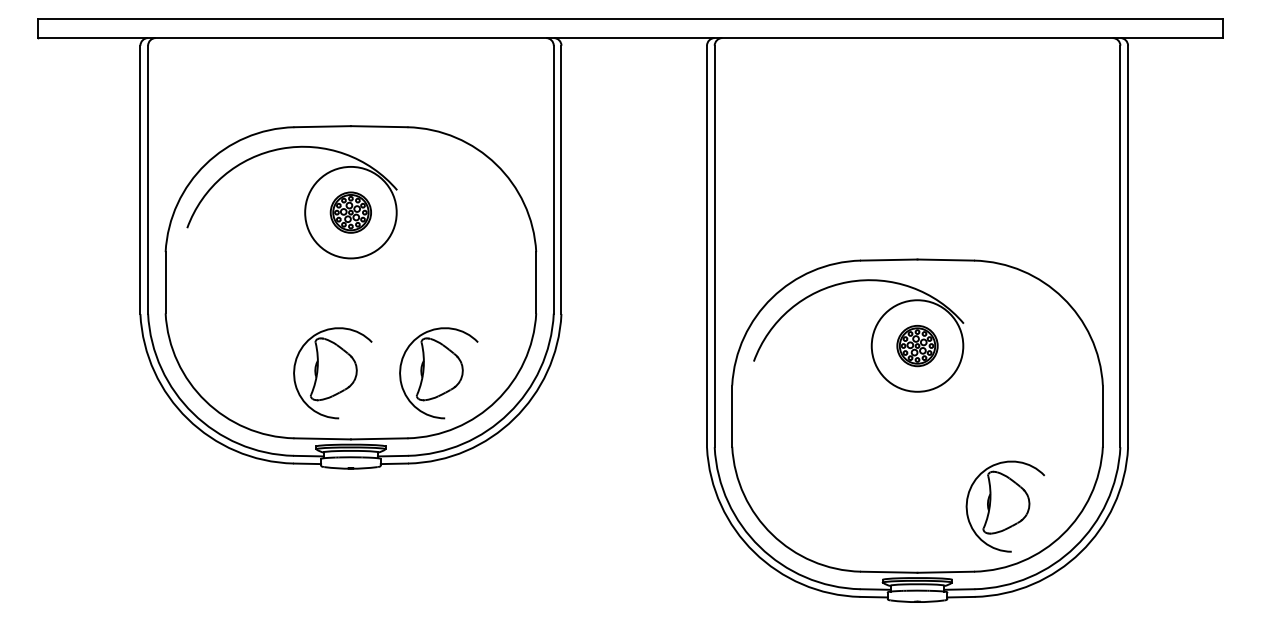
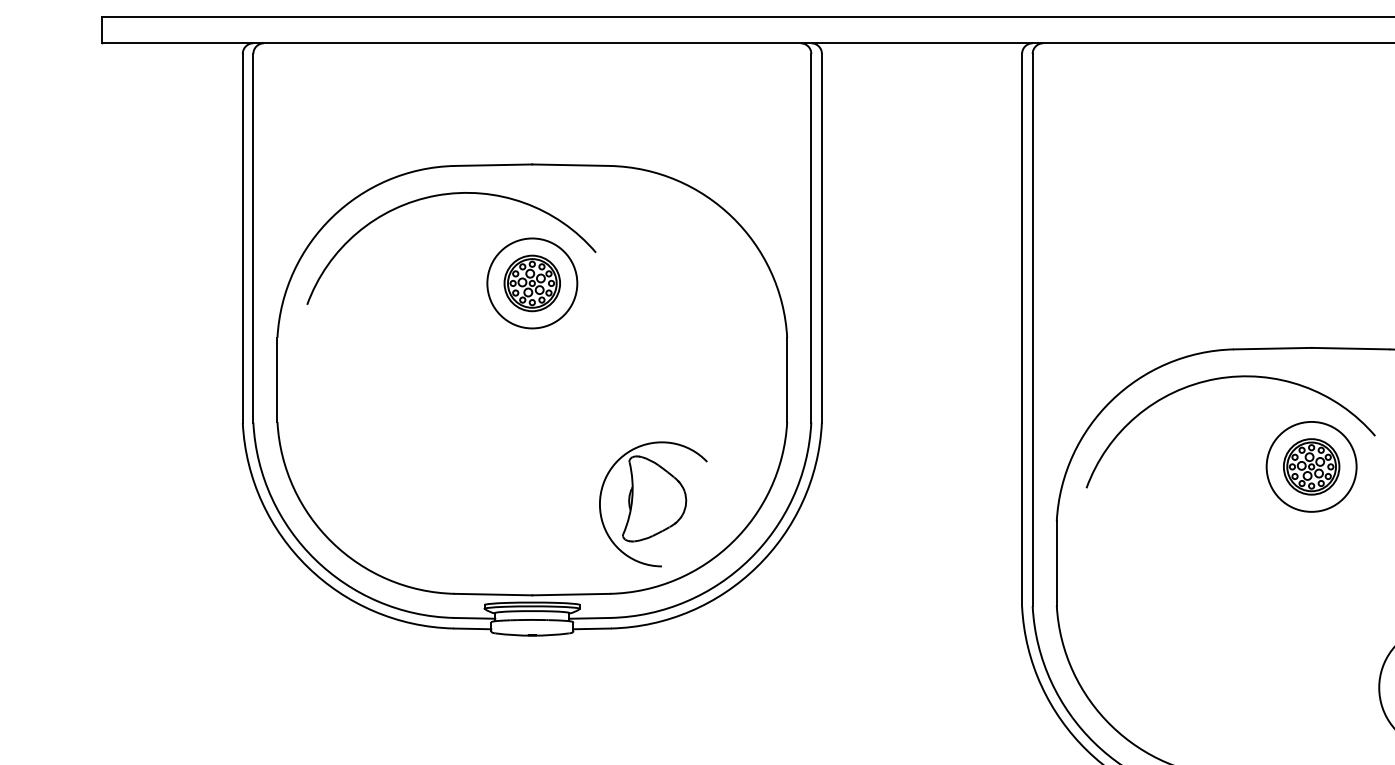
circle: (350, 212) -> (531, 283), size x0.71
circle: (917, 345) -> (1311, 466), size x0.71
part: (332, 373) -> (506, 504), removed

